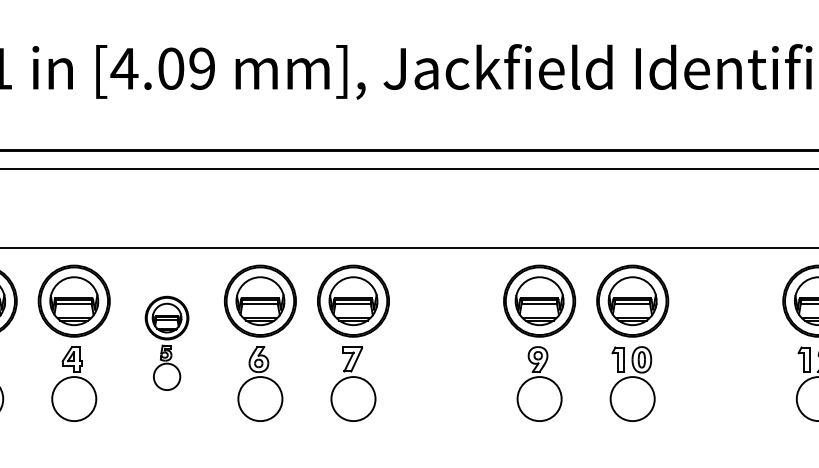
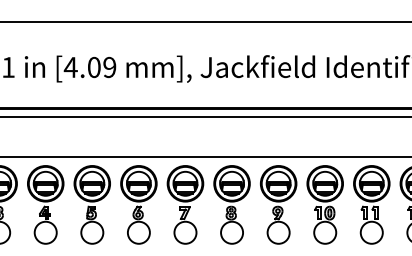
part: (165, 342) -> (91, 204), size x1.67
part: (445, 342) -> (231, 204), added
part: (725, 342) -> (371, 204), added

